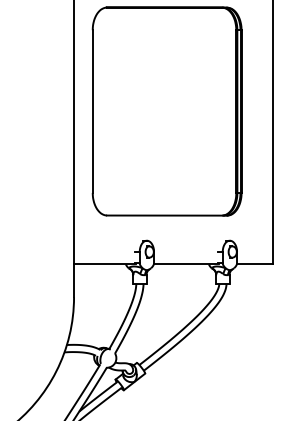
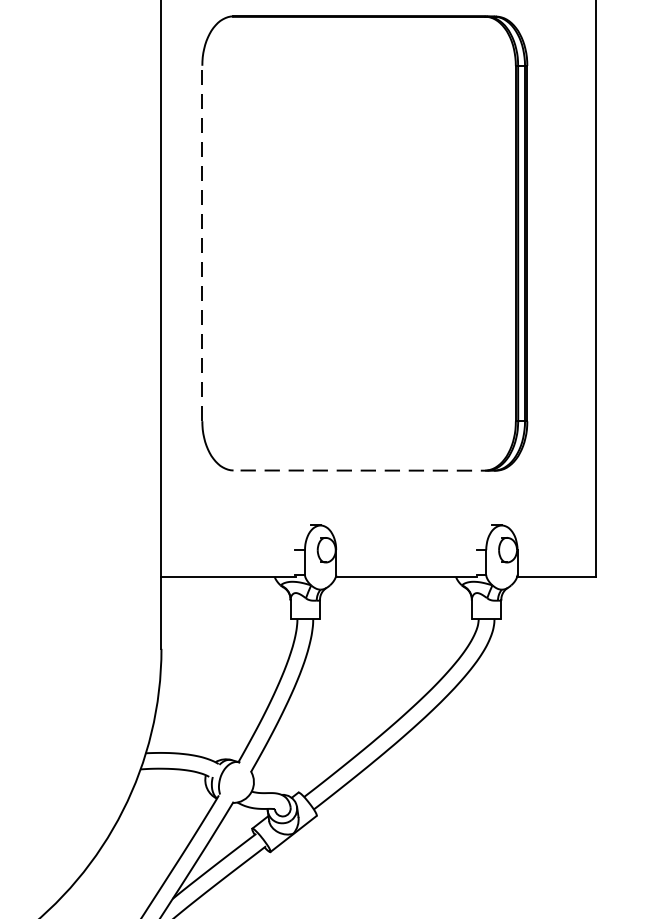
line: (92, 111) -> (201, 243), solid -> dashed
line: (166, 215) -> (363, 470), solid -> dashed

